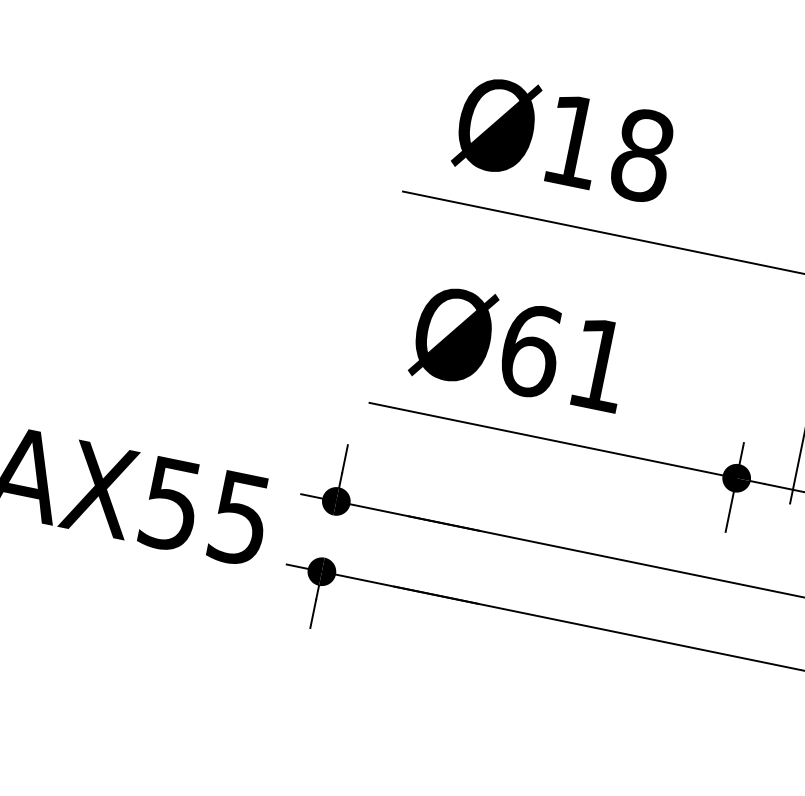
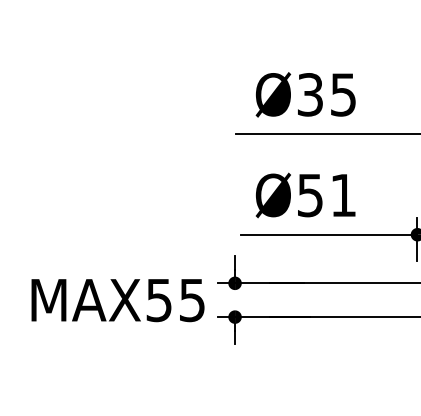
text: (609, 147) -> (327, 94), Ø18 -> Ø35
text: (530, 350) -> (310, 195), Ø61 -> Ø51

